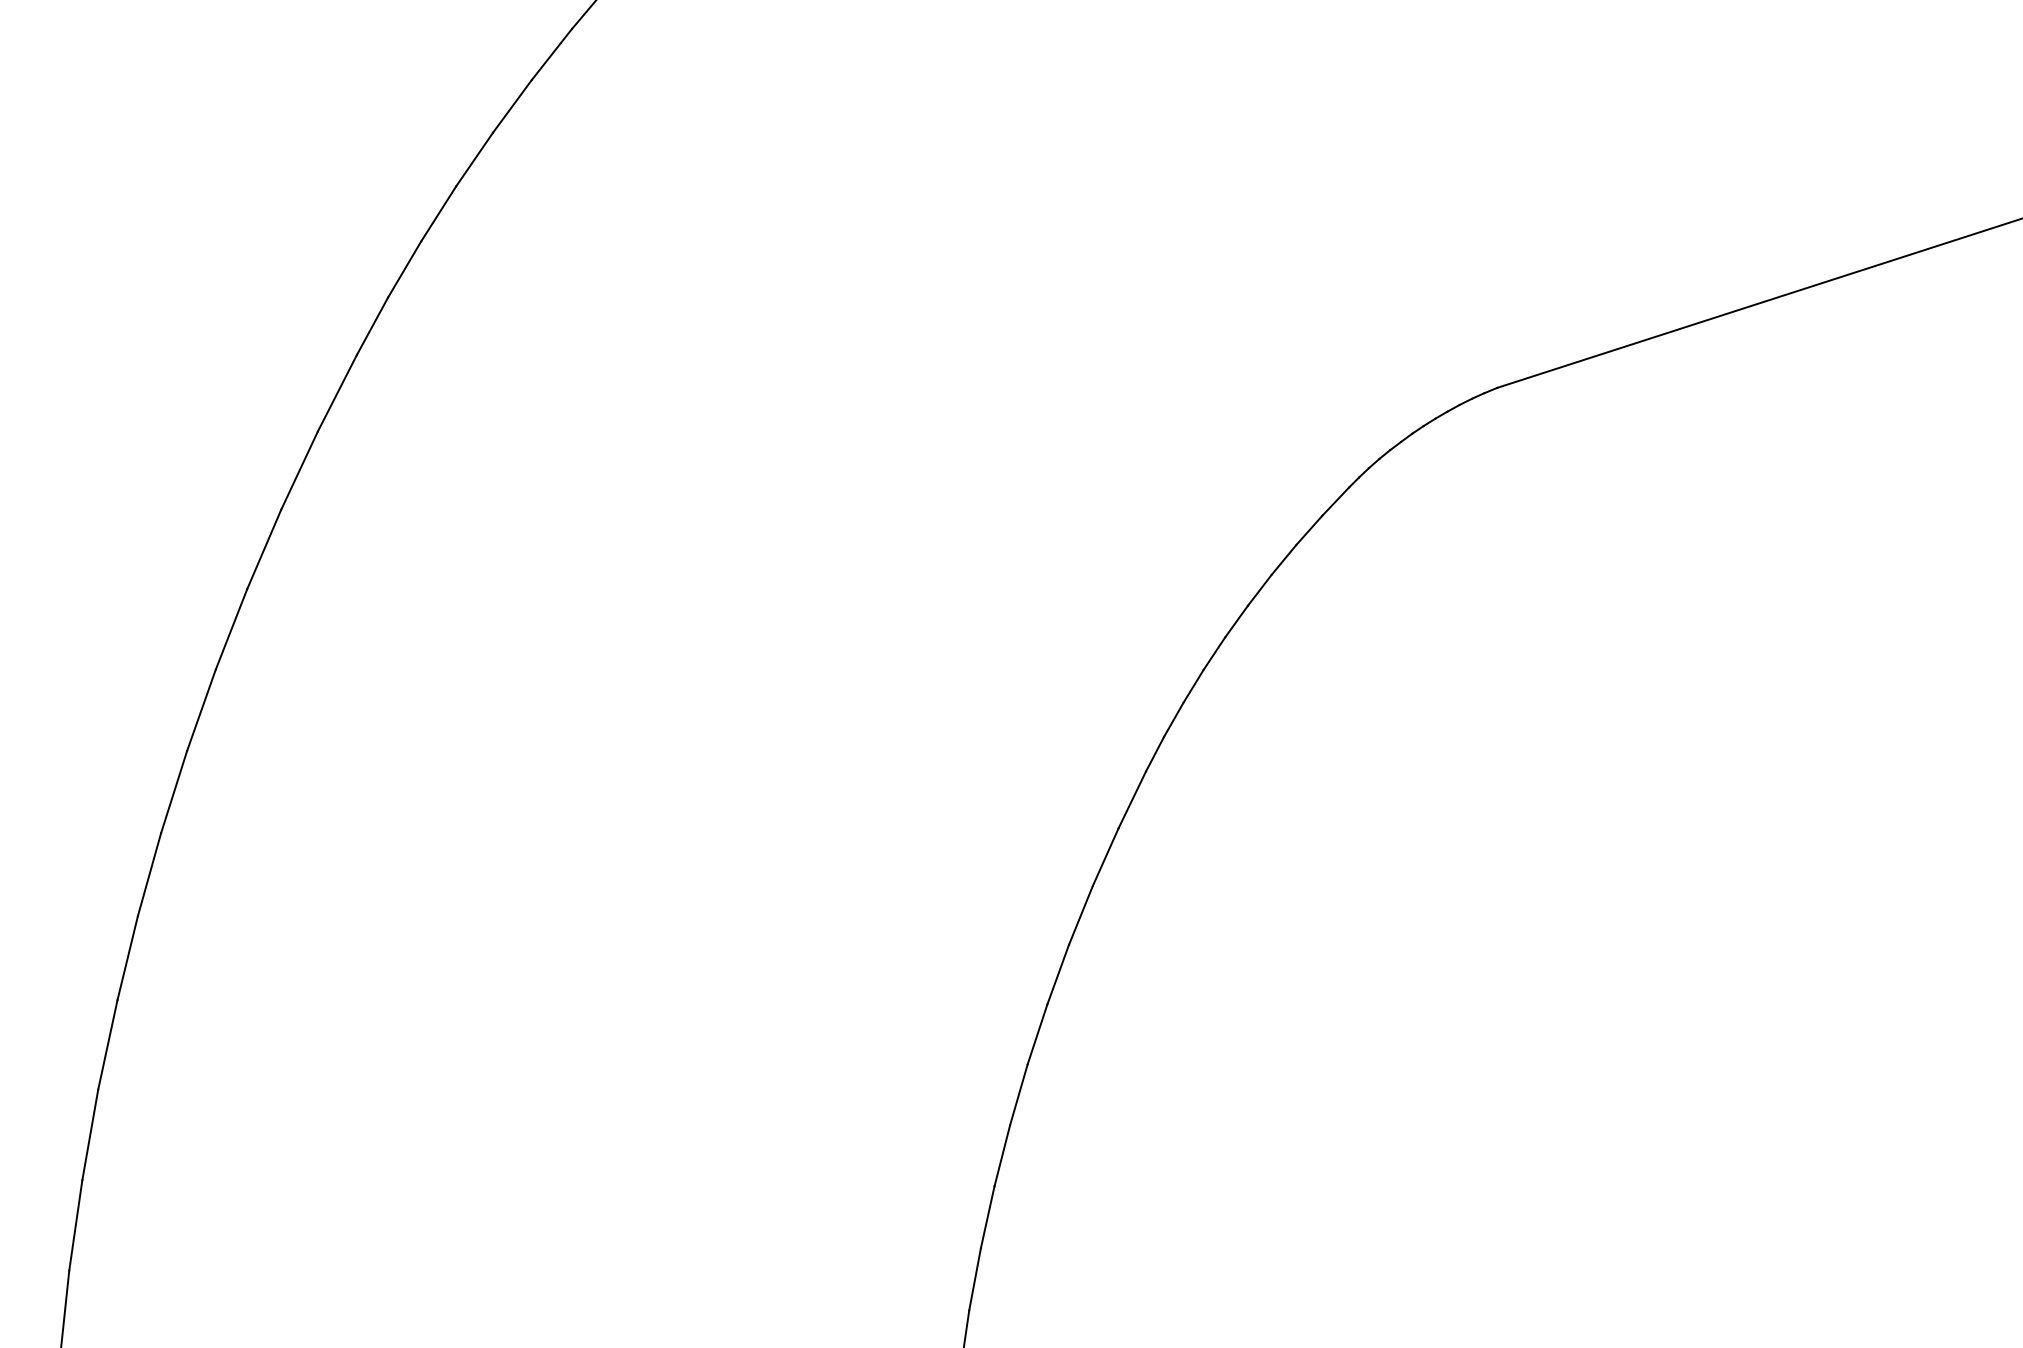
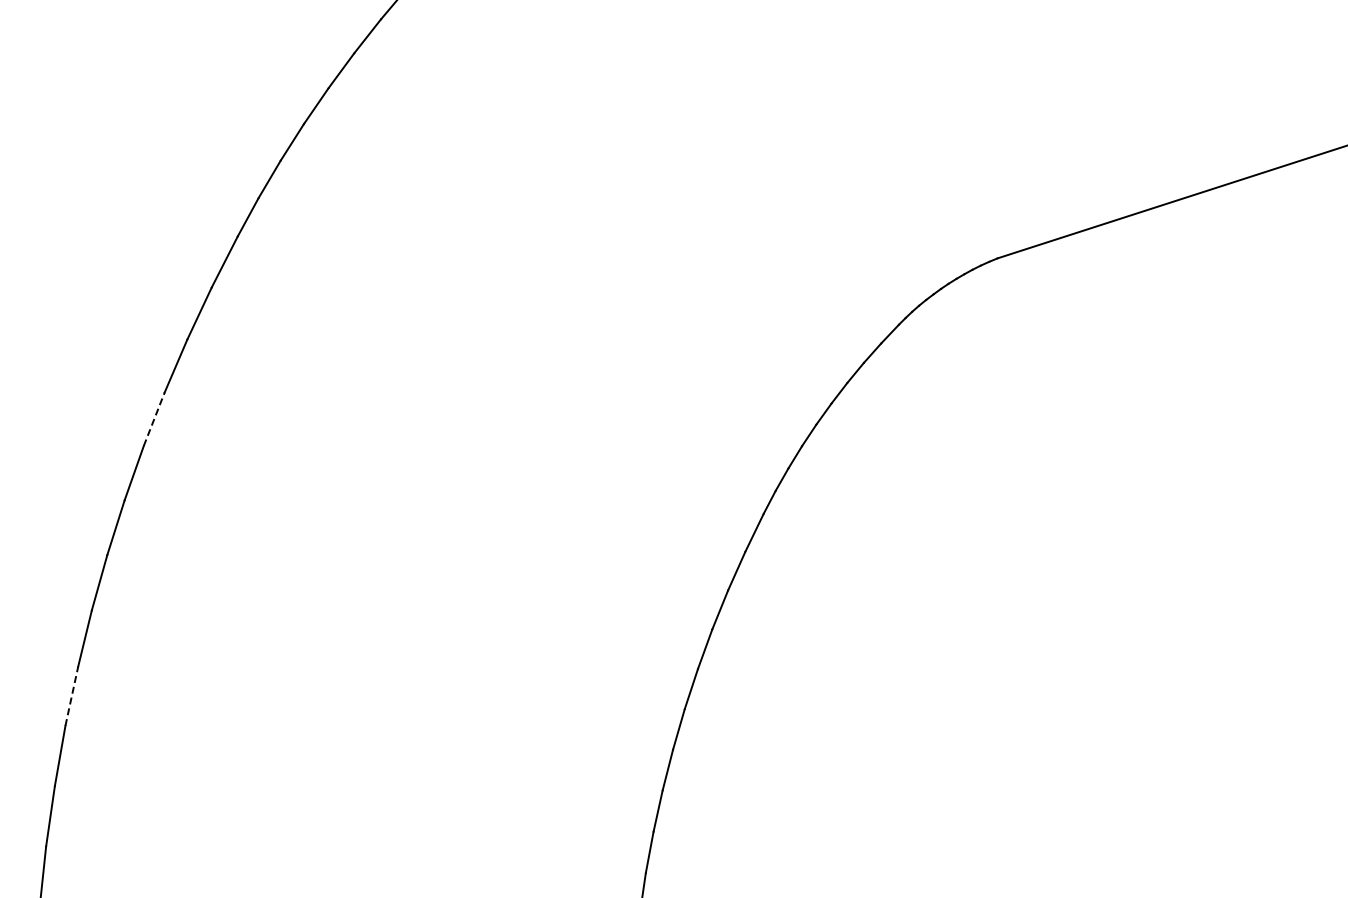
line: (231, 629) -> (154, 419), solid -> dashed
line: (107, 1045) -> (71, 696), solid -> dashed

